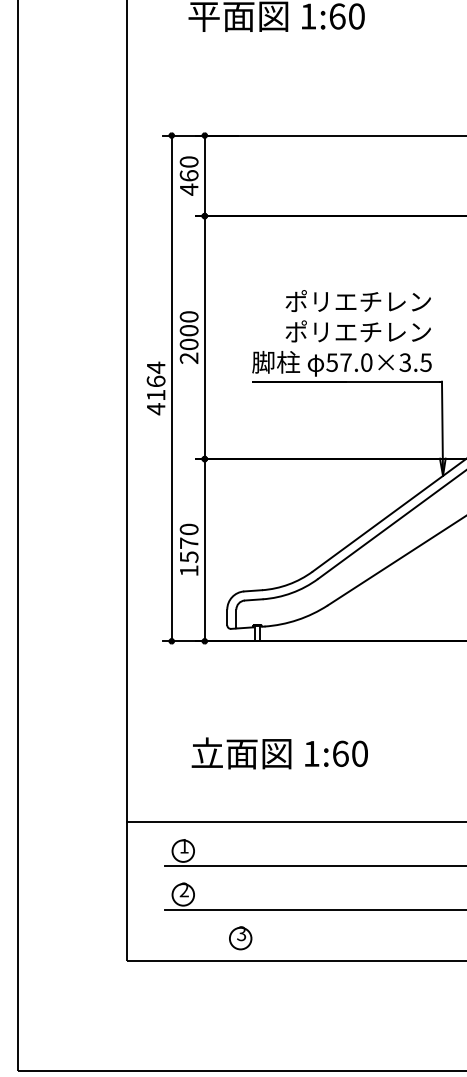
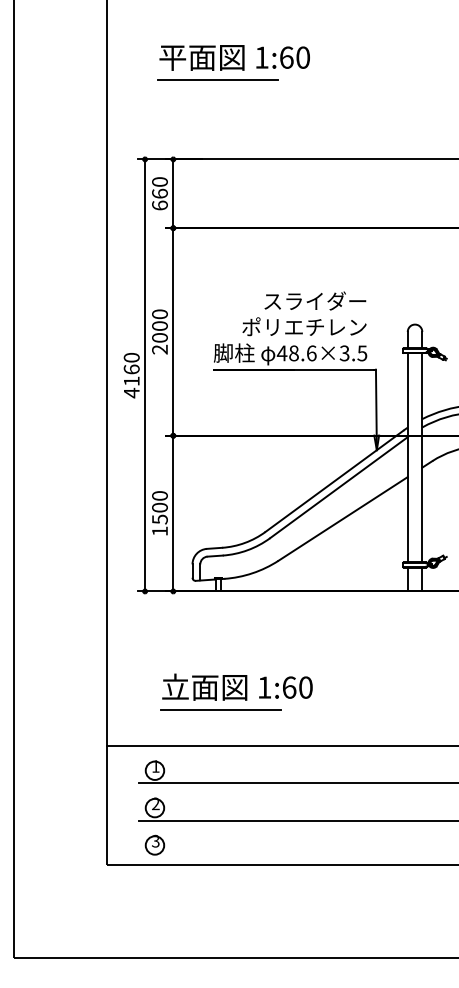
line: (256, 42) -> (217, 79), added
text: (188, 189) -> (159, 205), 460 -> 660
text: (358, 300) -> (304, 300), ポリエチレン -> スライダー
text: (348, 362) -> (296, 353), 57.0×3.5 -> 48.6×3.5
text: (155, 367) -> (131, 357), 4164 -> 4160
text: (188, 543) -> (159, 507), 1570 -> 1500
line: (260, 779) -> (220, 709), added
part: (240, 937) -> (154, 844), moved

